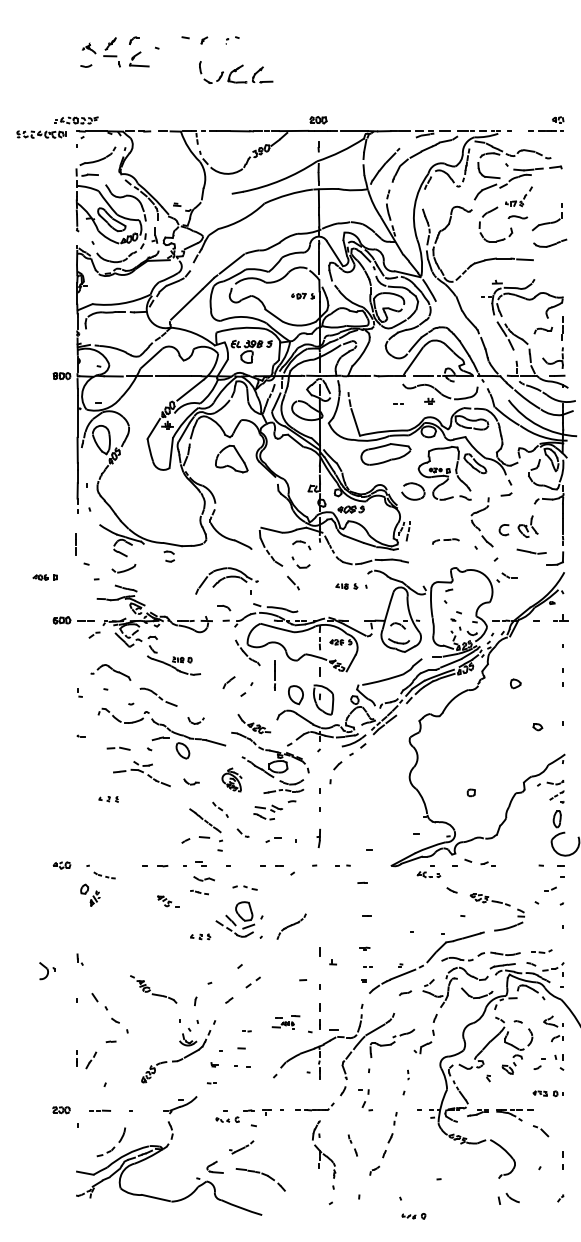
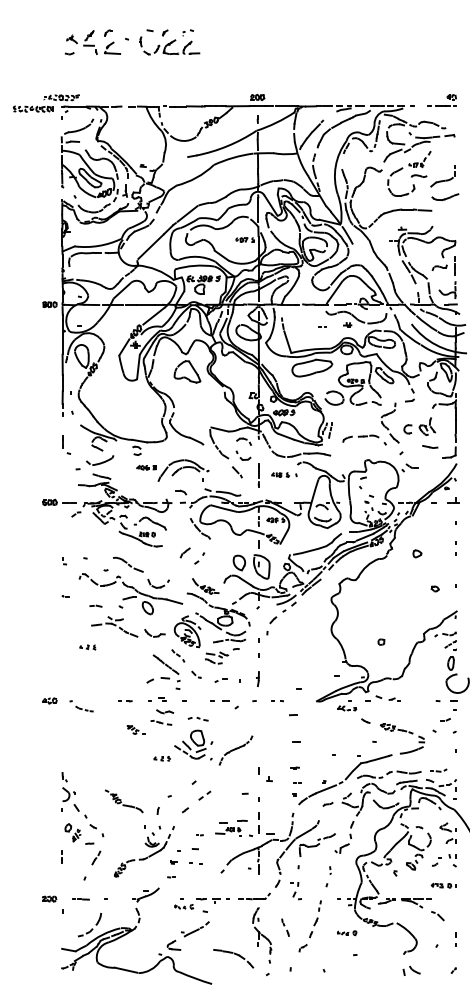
part: (236, 72) -> (170, 45), moved
part: (445, 541) -> (360, 438), size x1.67
part: (82, 549) -> (66, 445), size x0.71
part: (531, 551) -> (430, 446), size x0.62
part: (123, 568) -> (99, 460), size x1.43
part: (44, 577) -> (145, 467), moved
part: (110, 672) -> (149, 523), moved
line: (274, 675) -> (258, 475), moved
part: (195, 720) -> (158, 583), size x1.67
part: (118, 747) -> (95, 605), size x0.62
part: (231, 779) -> (187, 631), size x1.67
part: (191, 781) -> (154, 632), size x1.67
part: (155, 865) -> (125, 700), size x0.62
part: (199, 892) -> (161, 722), size x1.43
part: (90, 894) -> (73, 832), moved
part: (291, 926) -> (235, 750), size x1.43
part: (47, 971) -> (69, 794), moved
part: (285, 1022) -> (230, 828), size x1.43
line: (91, 1060) -> (96, 858), moved
part: (241, 1147) -> (195, 929), size x1.43
part: (260, 1179) -> (233, 958), moved
part: (413, 1216) -> (346, 933), moved

